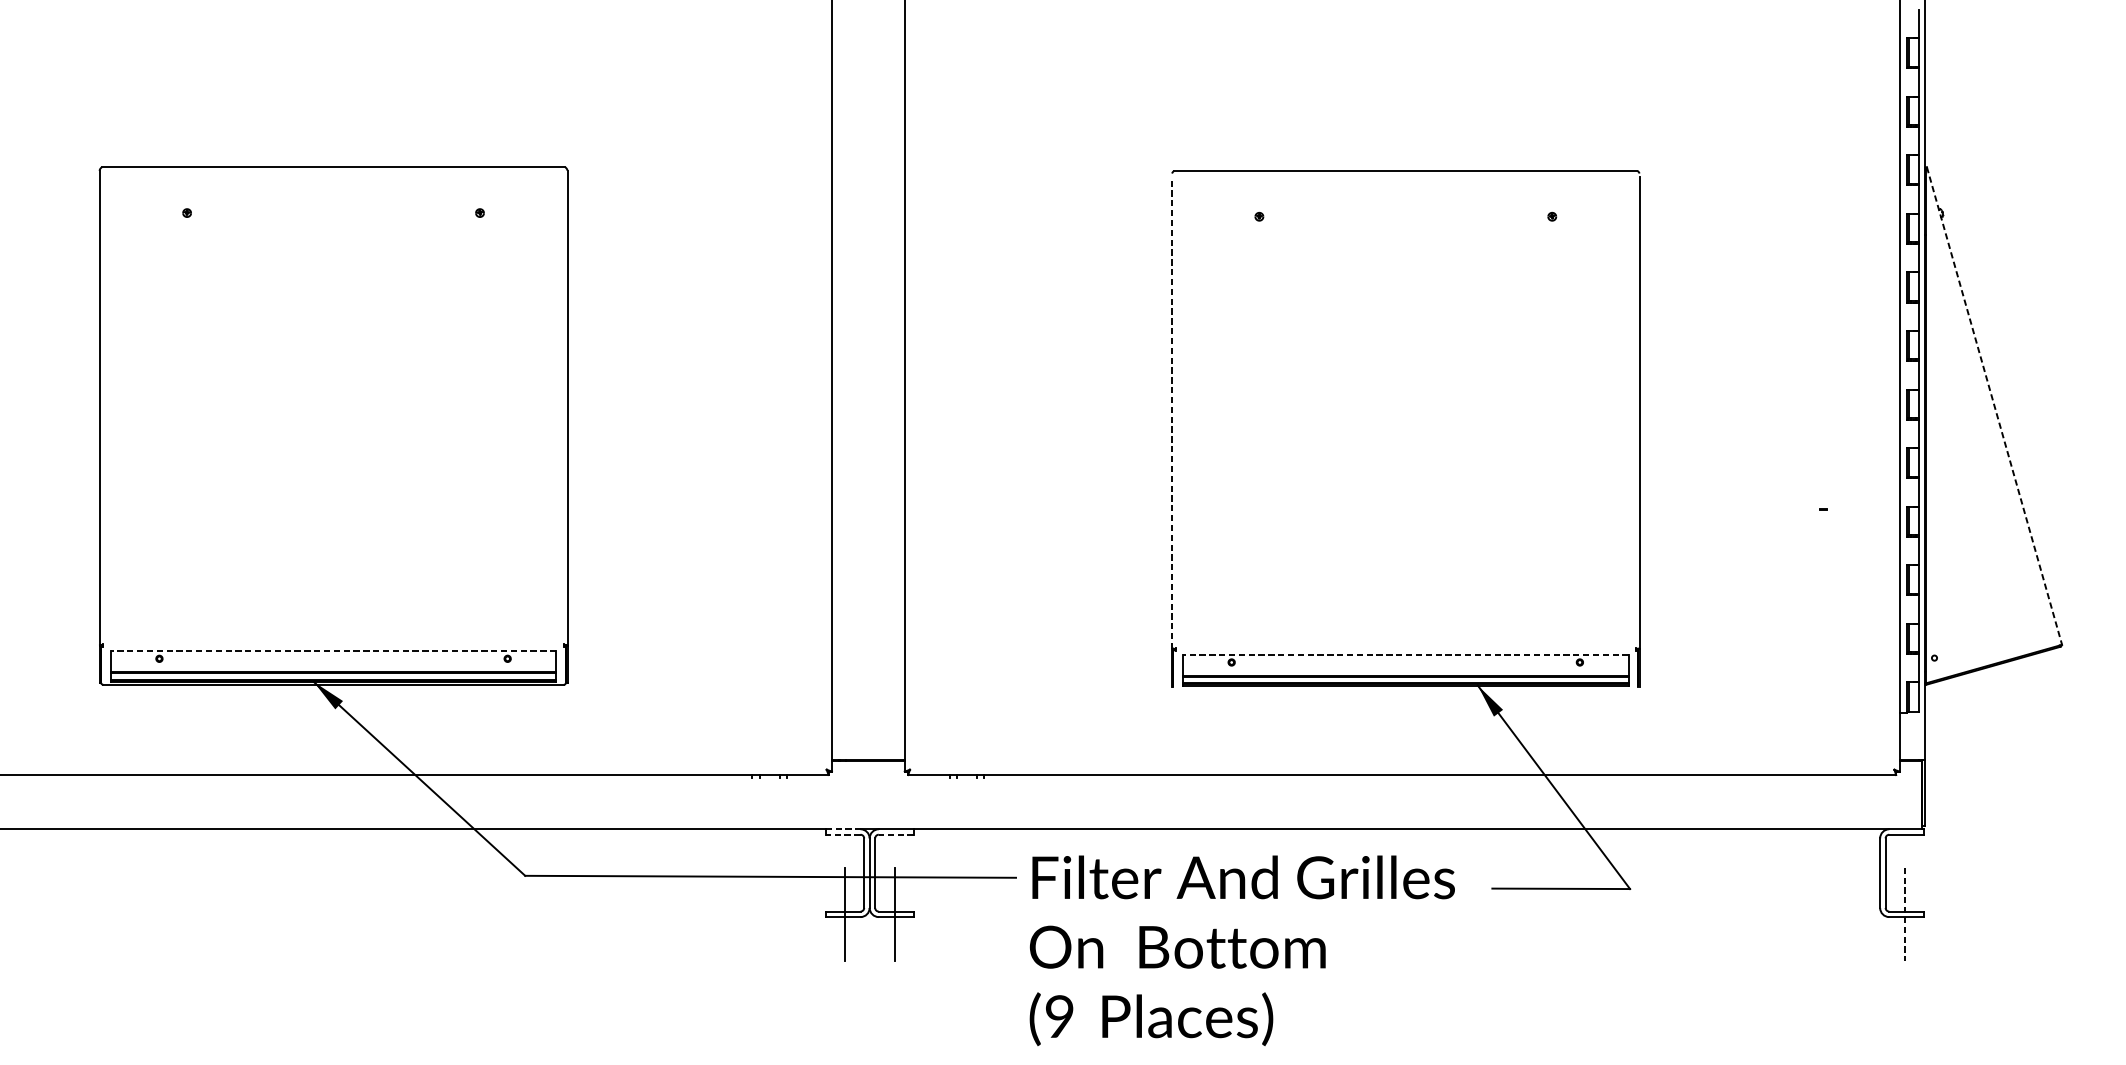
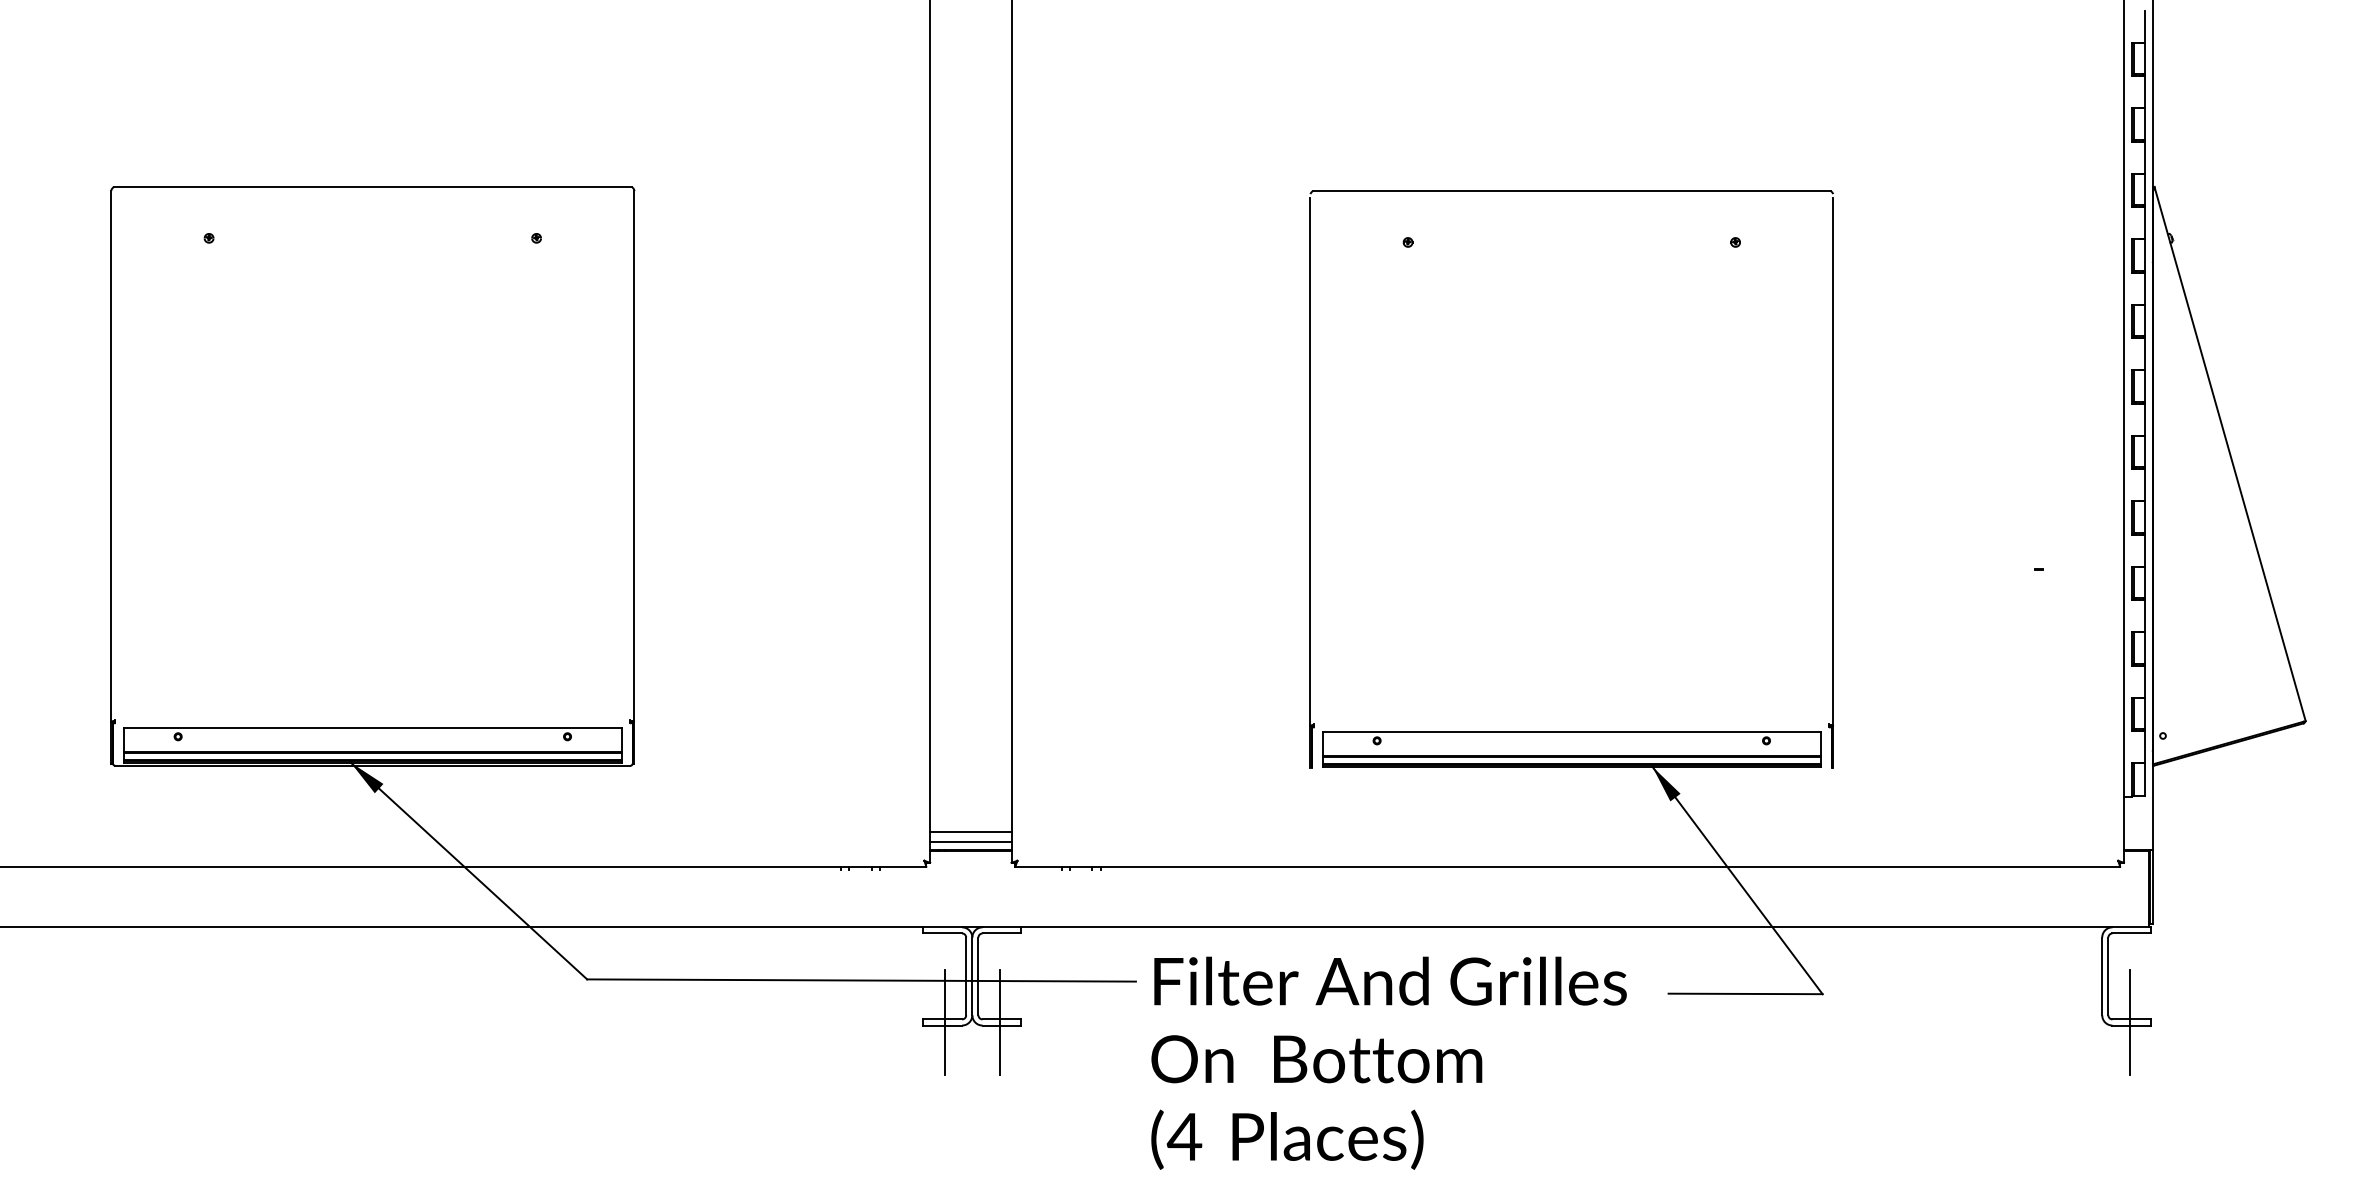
line: (1994, 406) -> (2230, 454), dashed -> solid
line: (1172, 412) -> (1310, 461), dashed -> solid
line: (333, 650) -> (372, 727), dashed -> solid
line: (1405, 655) -> (1571, 732), dashed -> solid
line: (868, 743) -> (970, 831), added
line: (868, 752) -> (970, 841), added
line: (843, 829) -> (943, 927), dashed -> solid
line: (843, 834) -> (942, 933), dashed -> solid
line: (895, 834) -> (1001, 933), dashed -> solid
line: (1905, 915) -> (2130, 1023), dashed -> solid
text: (1059, 1016) -> (1184, 1136), (9 -> (4

